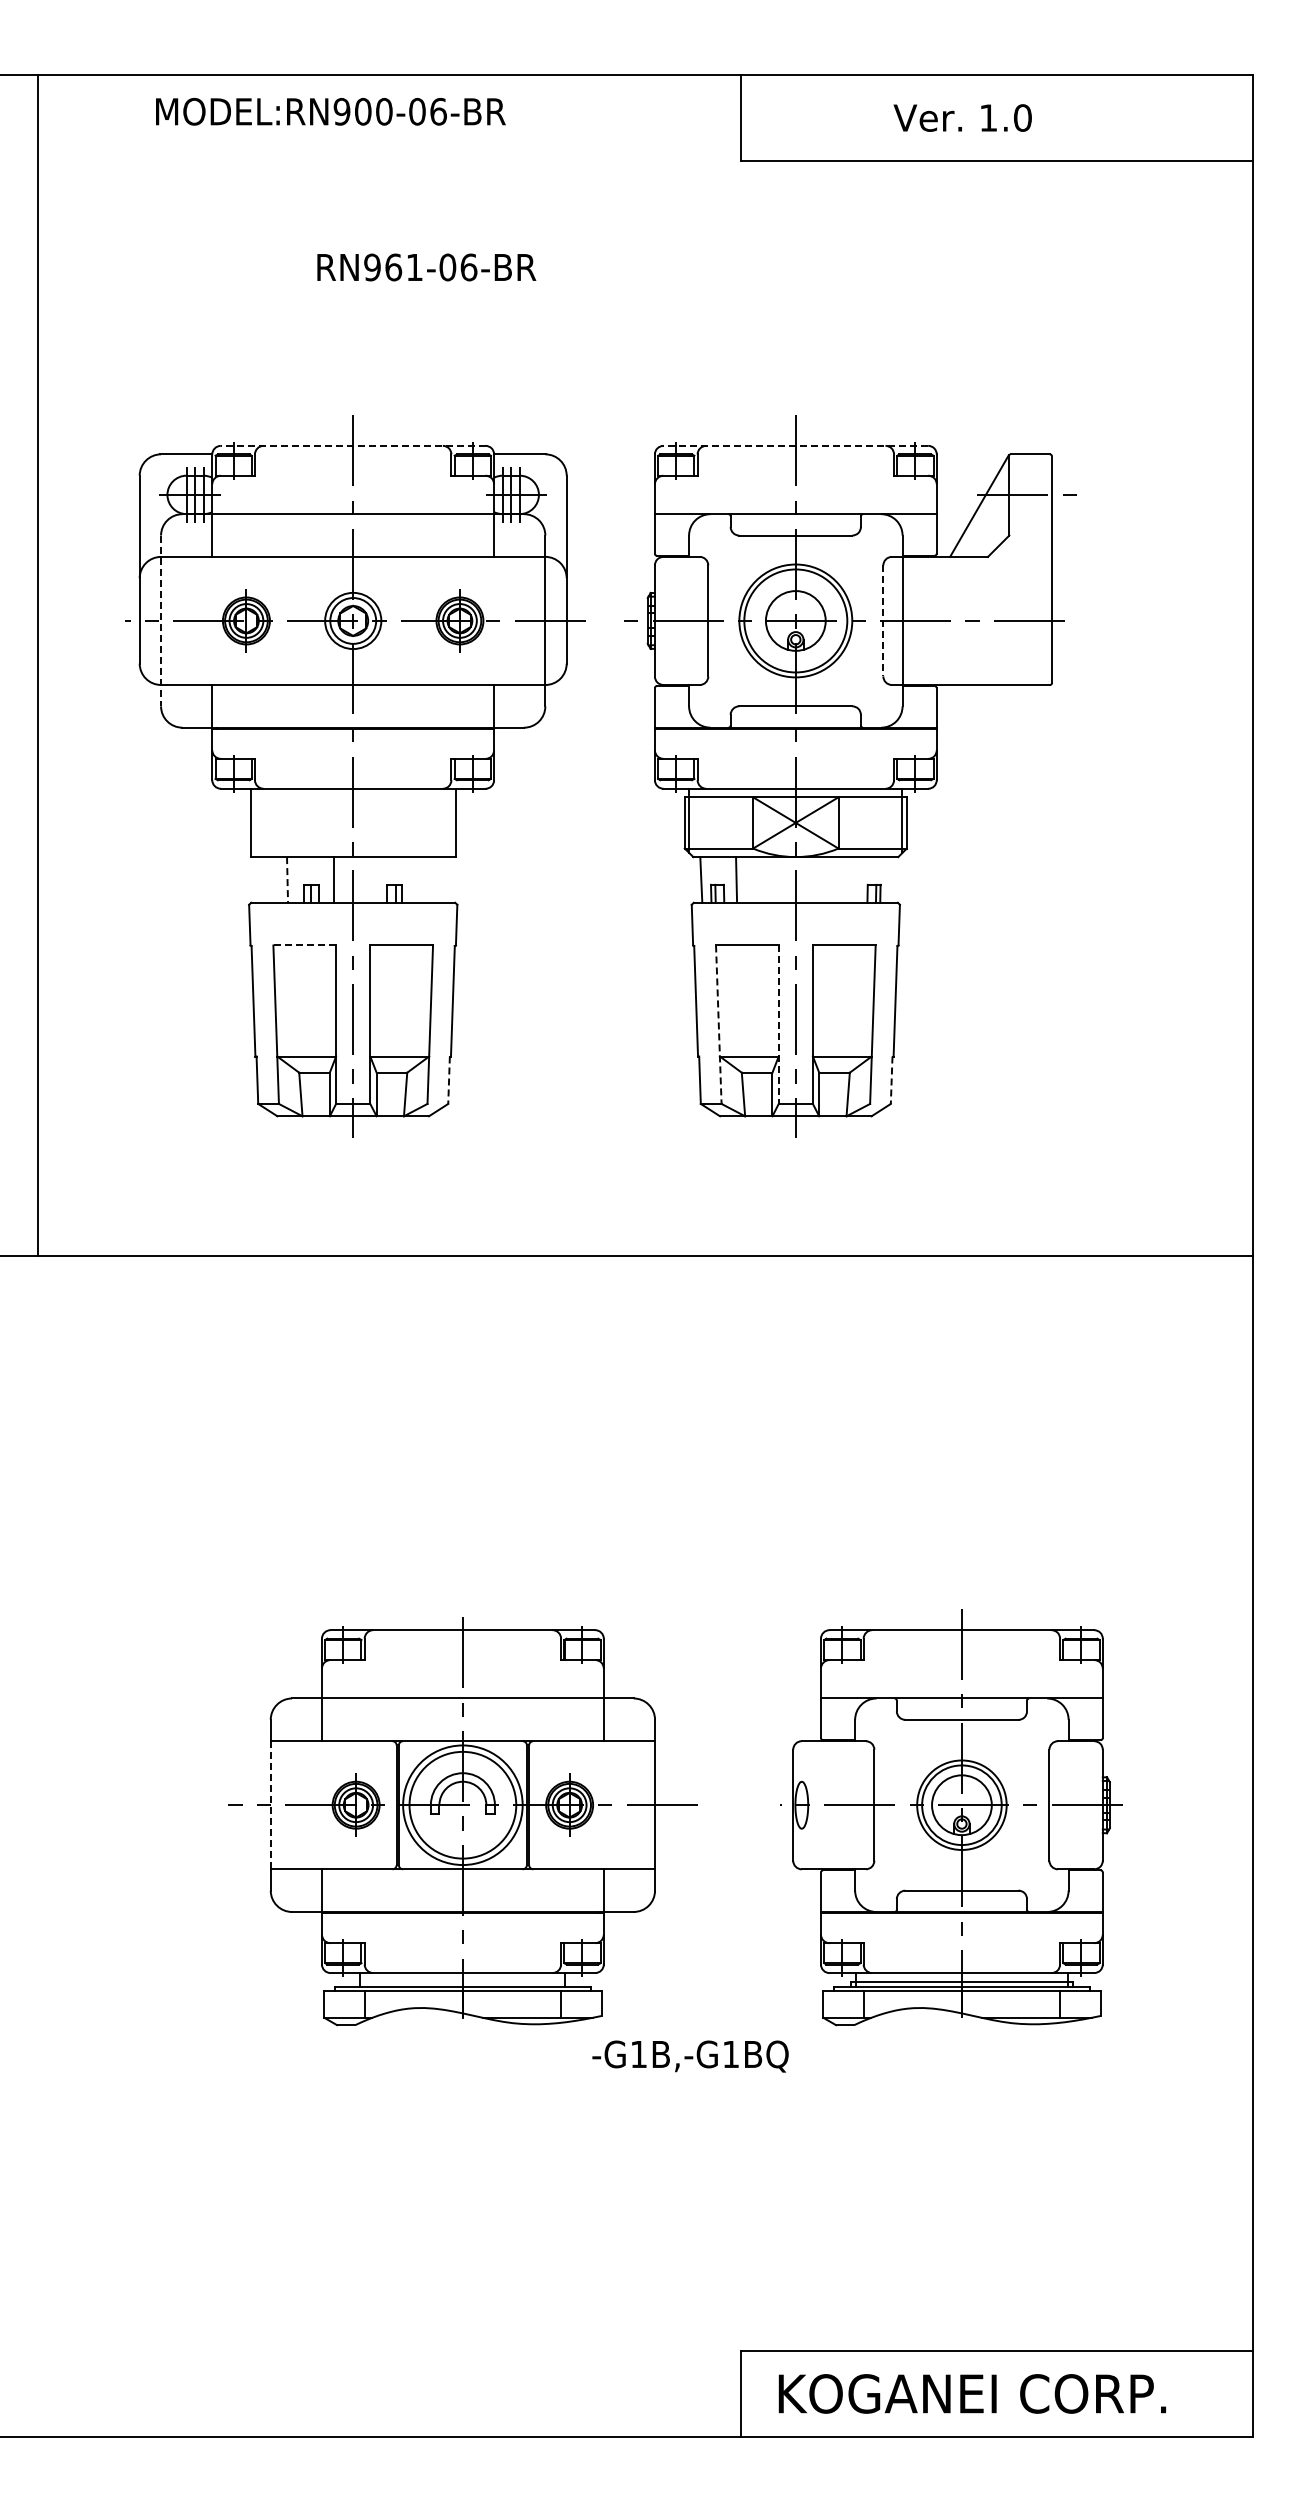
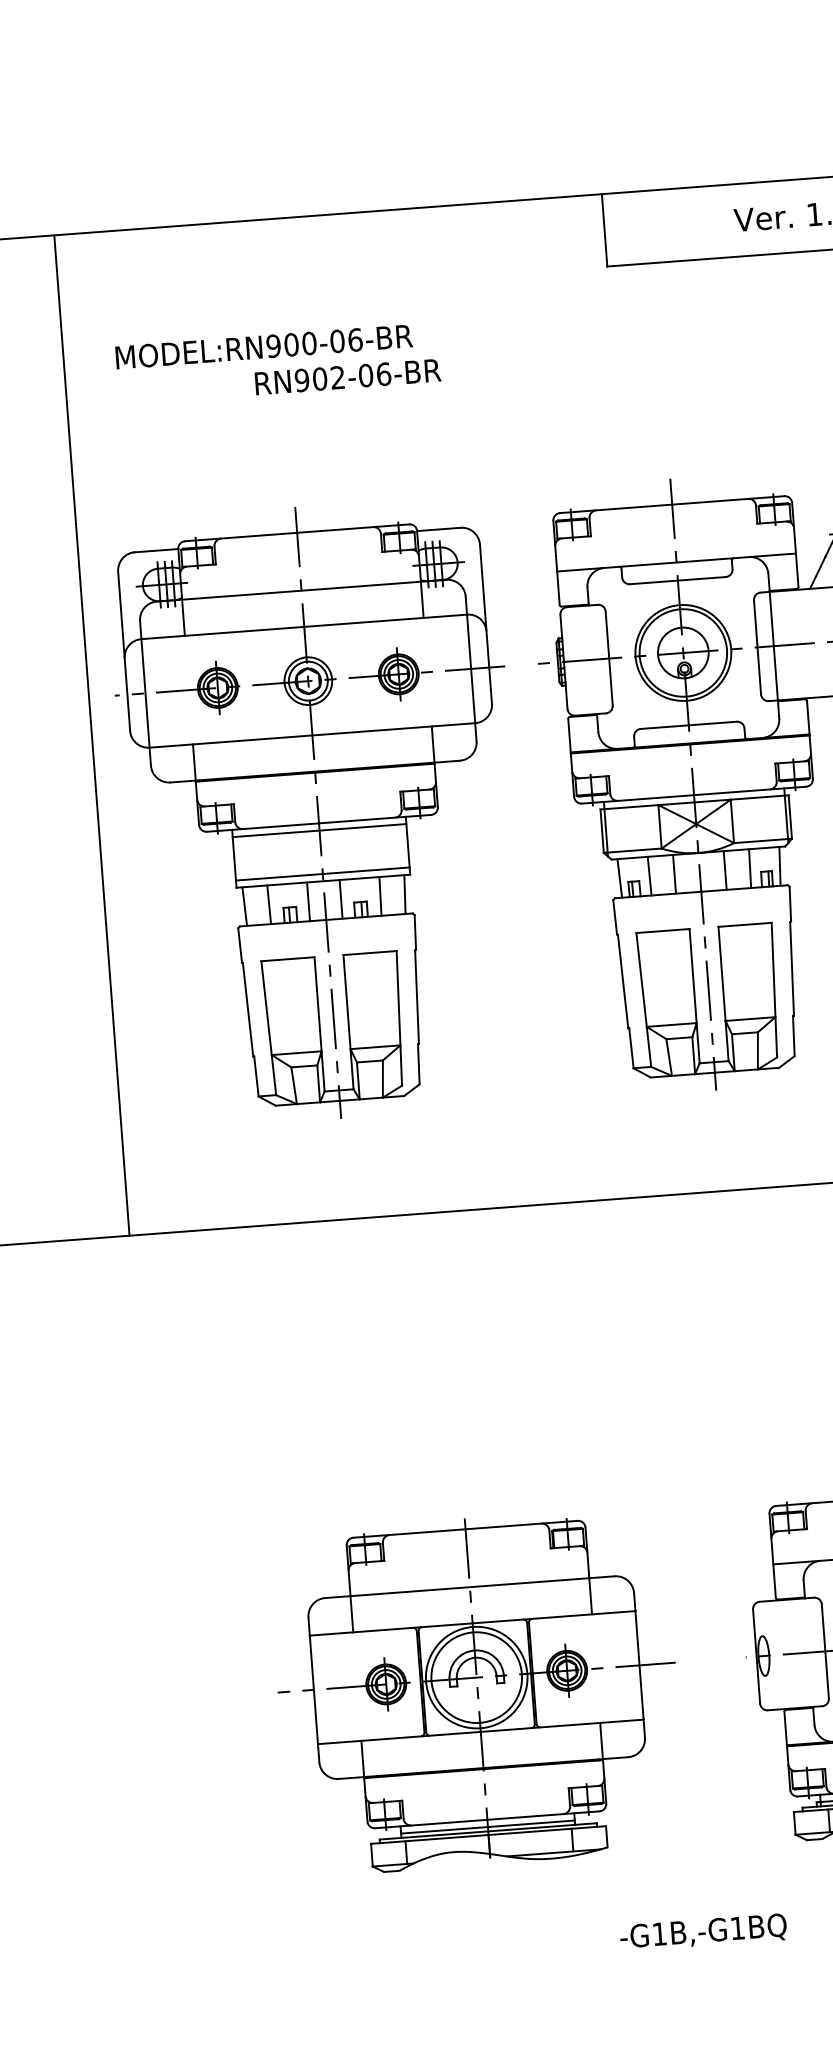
text: (330, 111) -> (263, 346), moved
text: (403, 267) -> (328, 378), RN961-06-BR -> RN902-06-BR
line: (352, 445) -> (296, 532), dashed -> solid
line: (795, 445) -> (671, 504), dashed -> solid
line: (883, 620) -> (757, 646), dashed -> solid
line: (161, 621) -> (145, 693), dashed -> solid
line: (38, 665) -> (91, 735), moved
line: (352, 797) -> (318, 830), added
line: (352, 848) -> (322, 874), added
line: (258, 879) -> (244, 906), added
line: (287, 879) -> (269, 904), dashed -> solid
line: (372, 879) -> (341, 899), added
line: (418, 879) -> (380, 896), added
line: (447, 879) -> (404, 894), added
line: (765, 879) -> (674, 873), added
line: (825, 879) -> (724, 870), added
line: (854, 879) -> (749, 868), added
line: (890, 879) -> (780, 866), added
line: (304, 945) -> (287, 959), dashed -> solid
line: (718, 1025) -> (643, 1000), dashed -> solid
line: (778, 1025) -> (694, 996), dashed -> solid
line: (449, 1080) -> (419, 1064), dashed -> solid
line: (891, 1080) -> (793, 1036), dashed -> solid
line: (270, 1805) -> (313, 1690), dashed -> solid
line: (462, 1981) -> (487, 1827), added
text: (690, 2056) -> (703, 1932), moved

